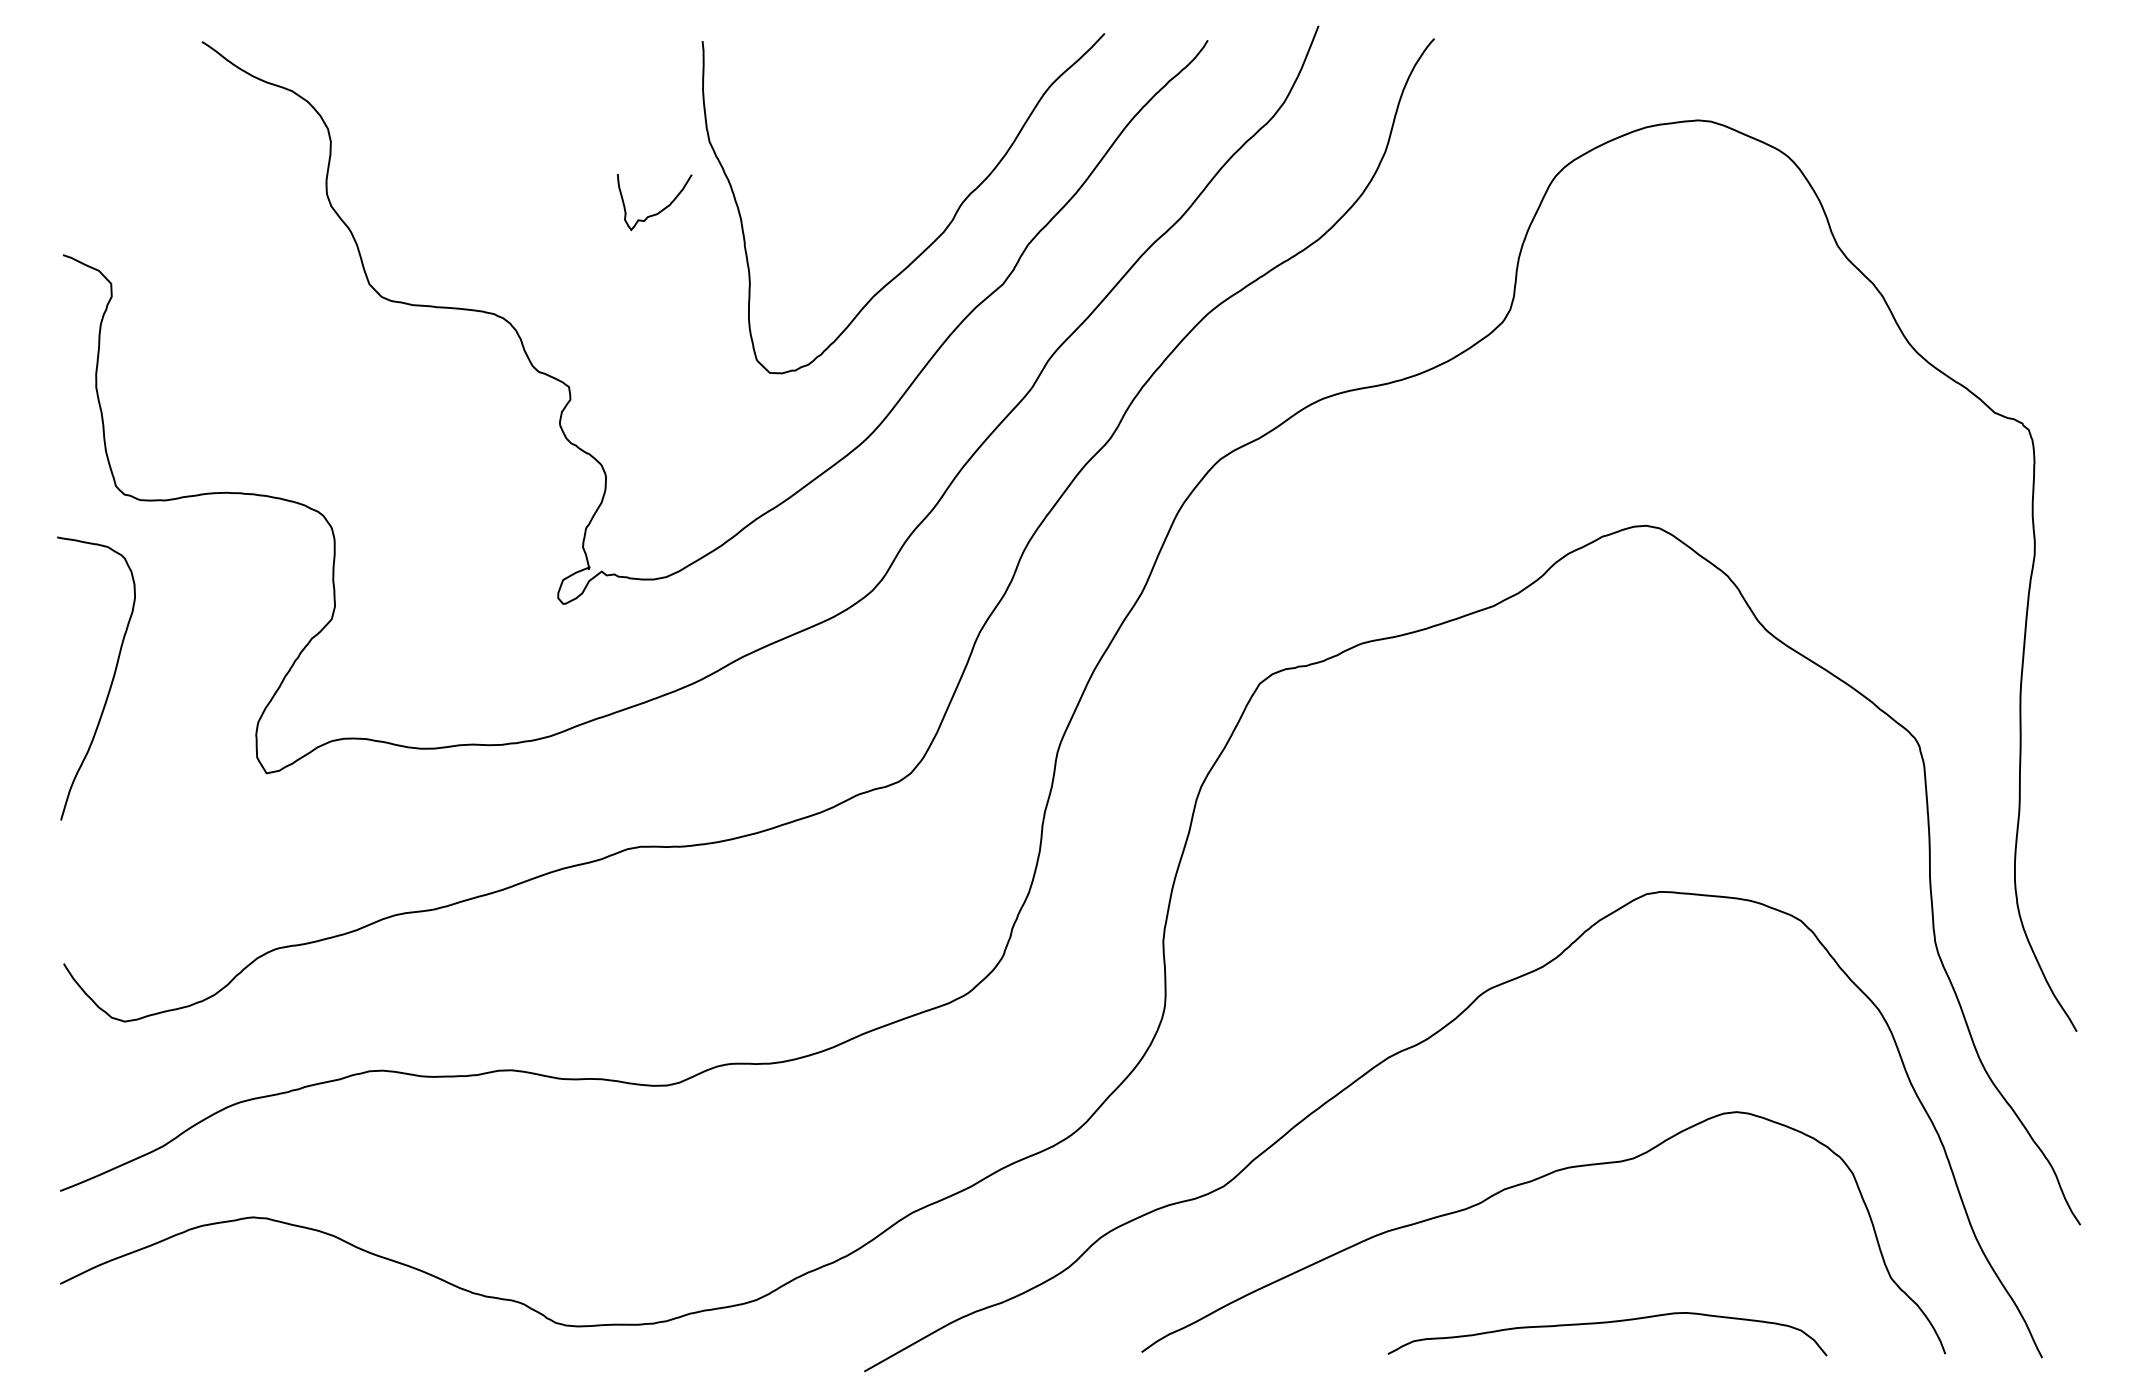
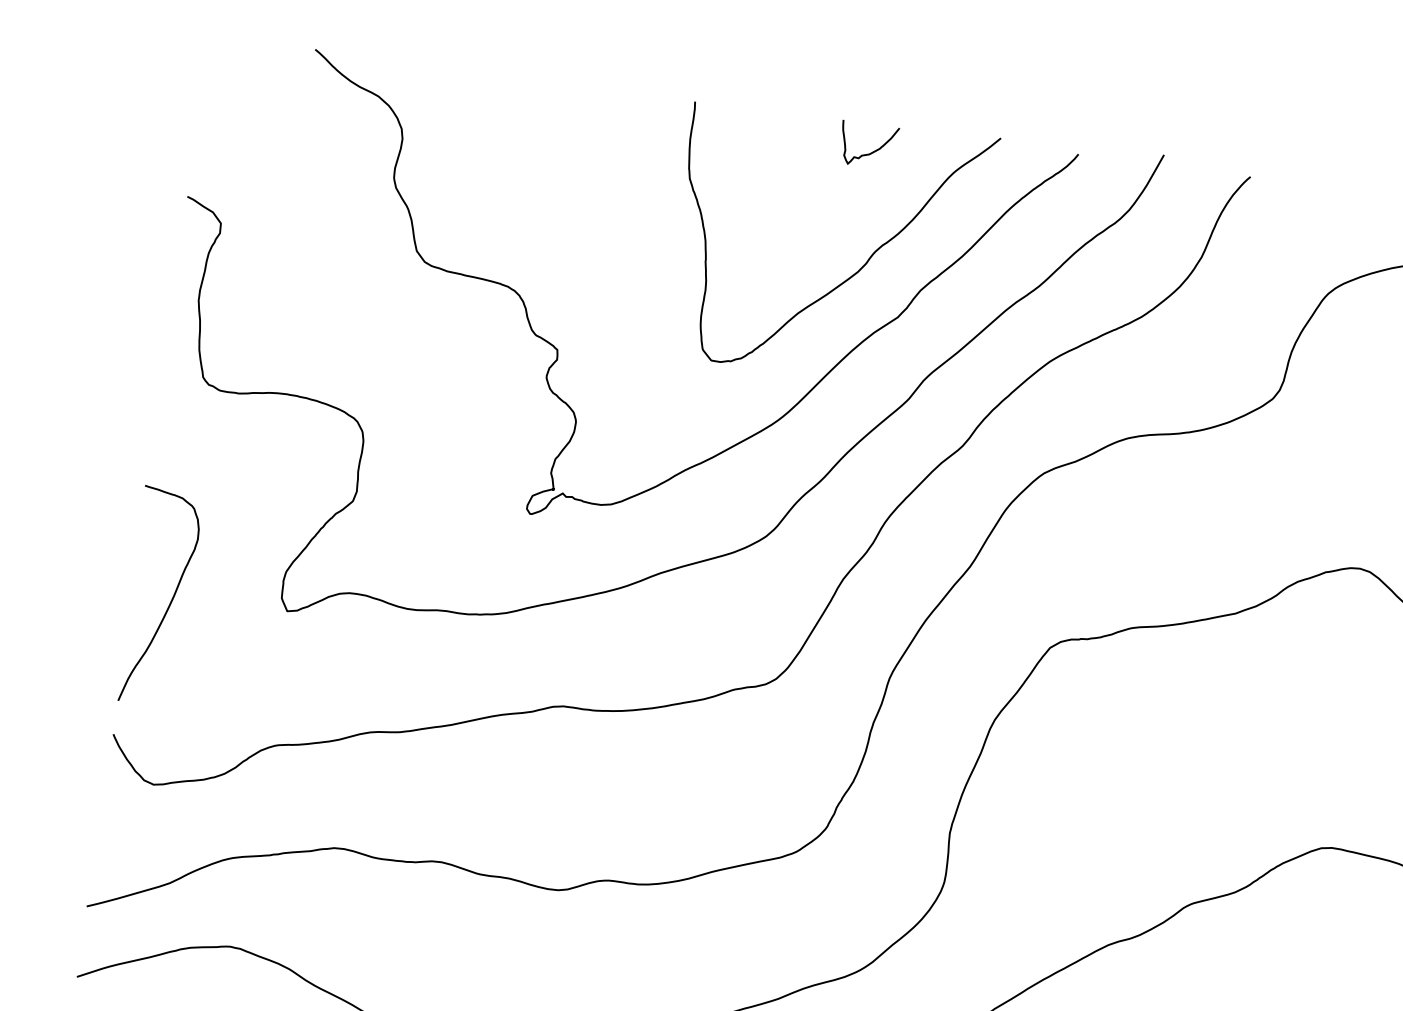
curve: (661, 209) -> (872, 151), moved
curve: (110, 683) -> (170, 602), moved

